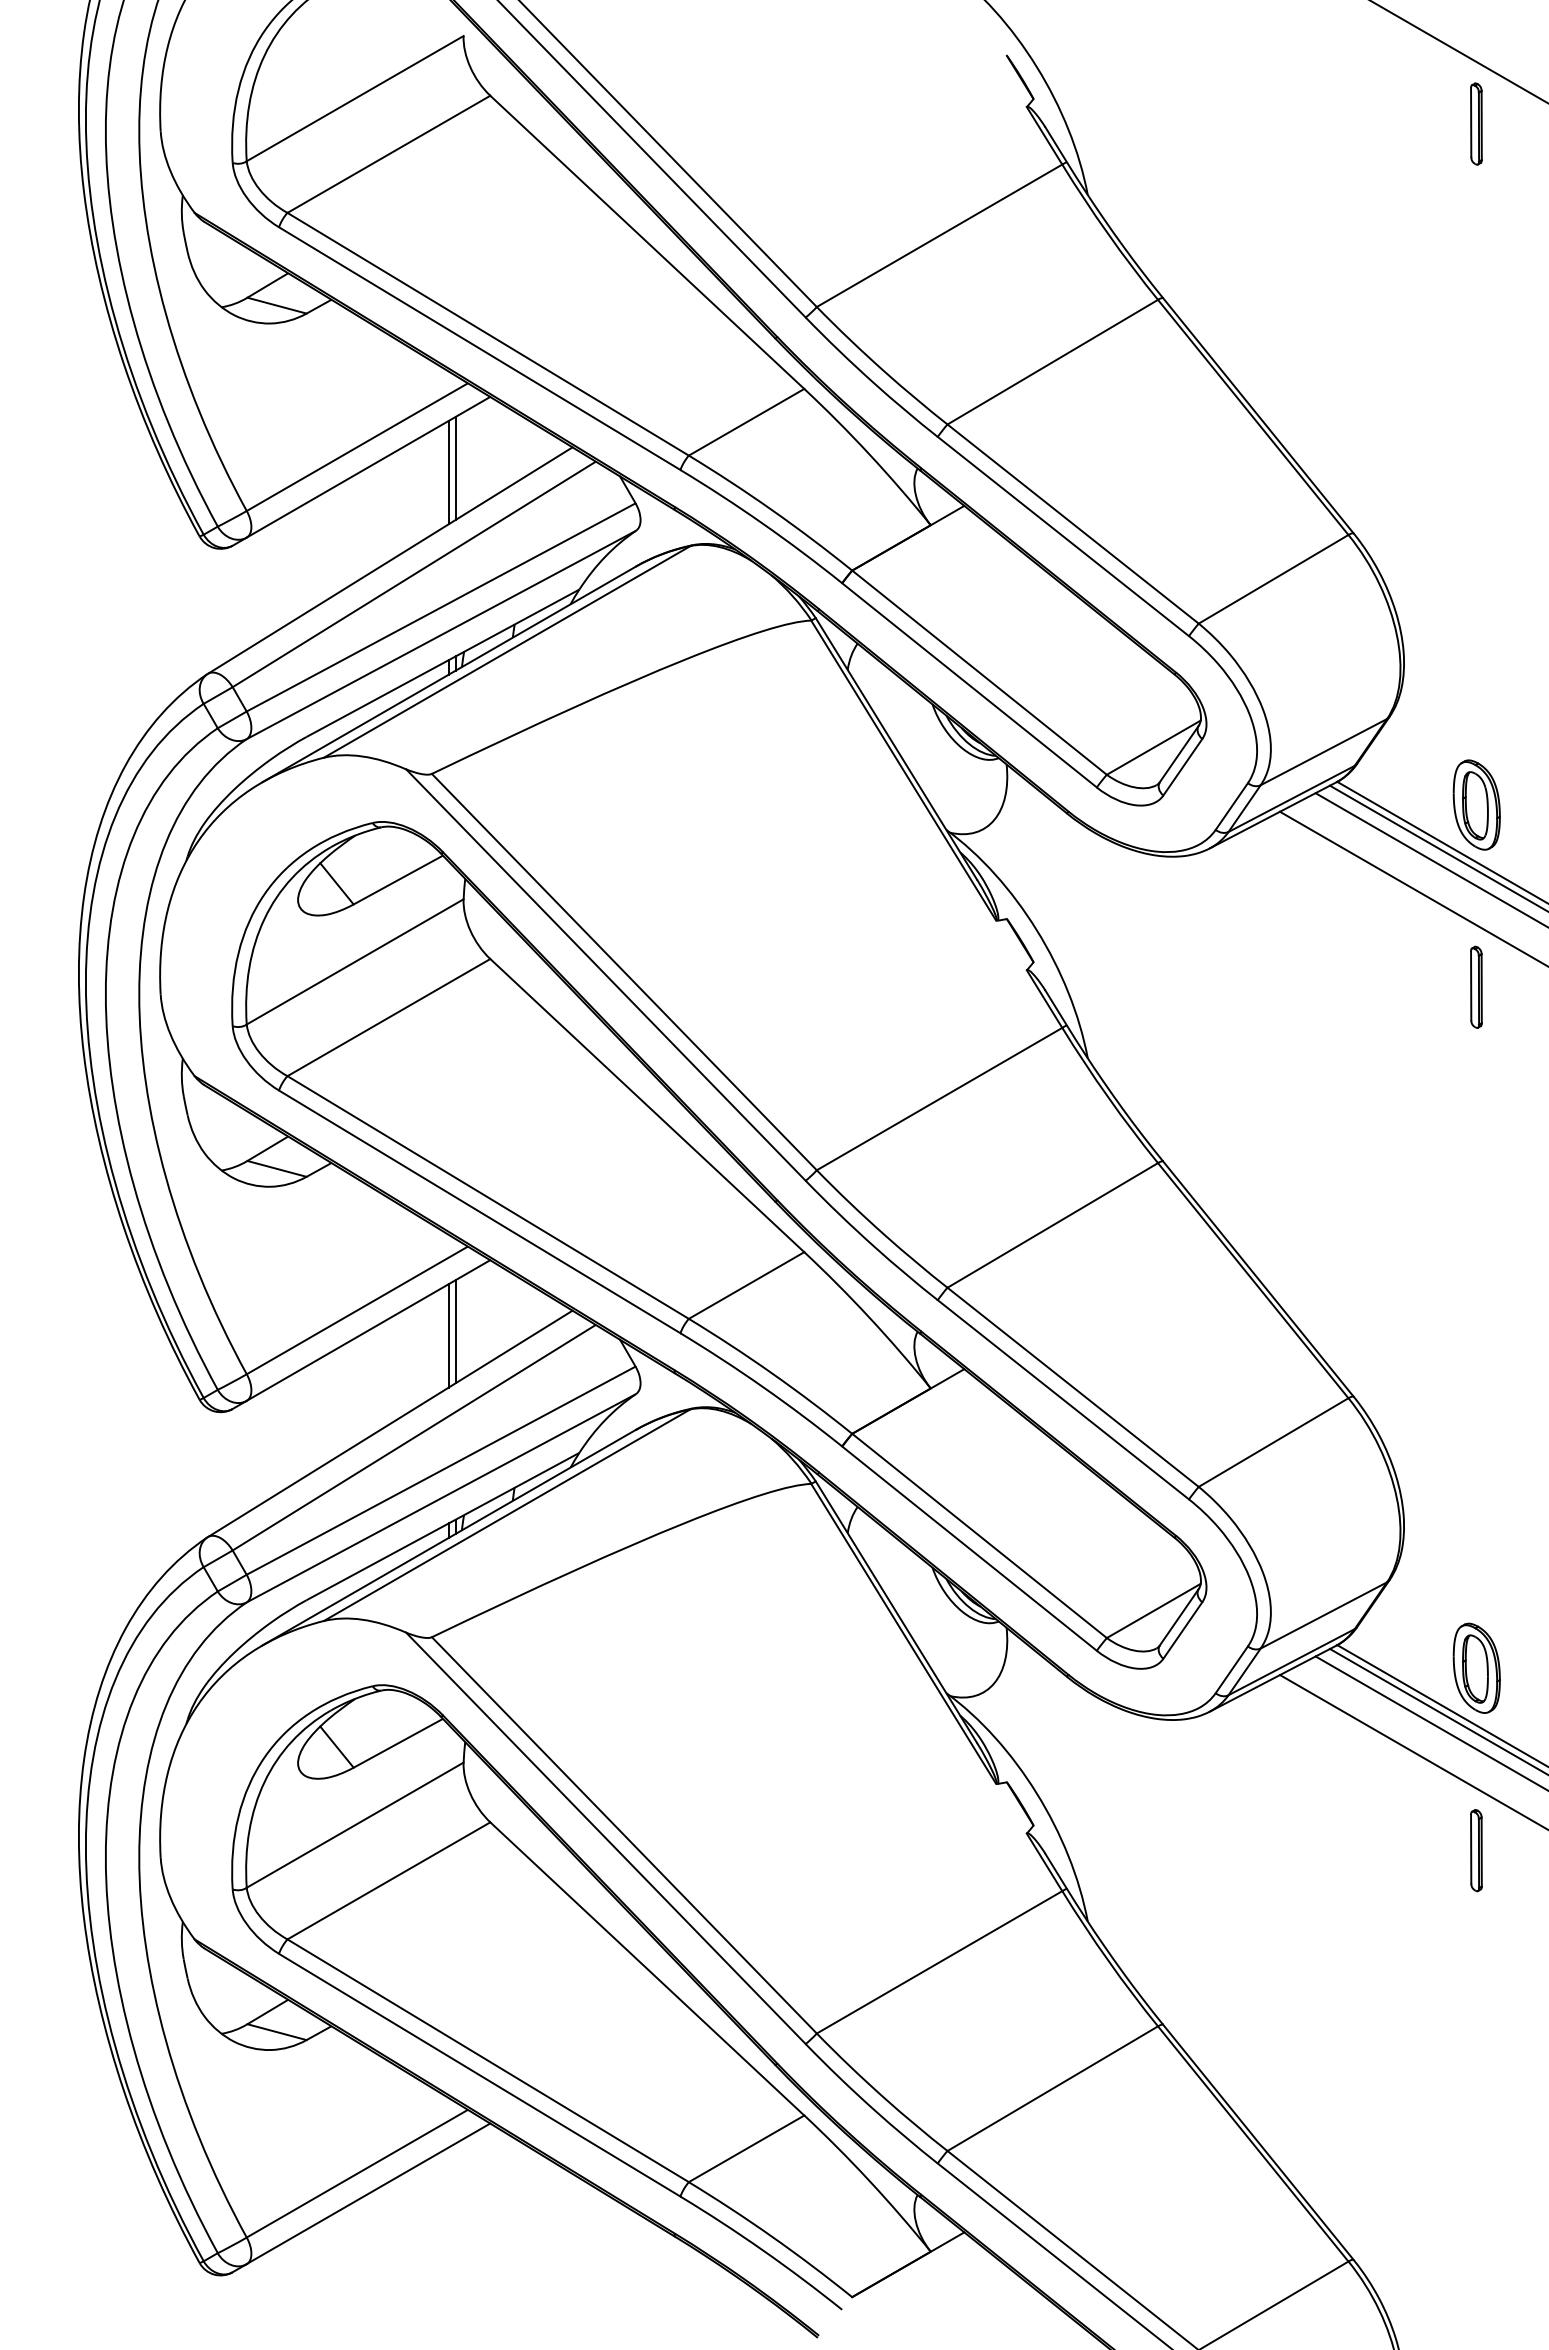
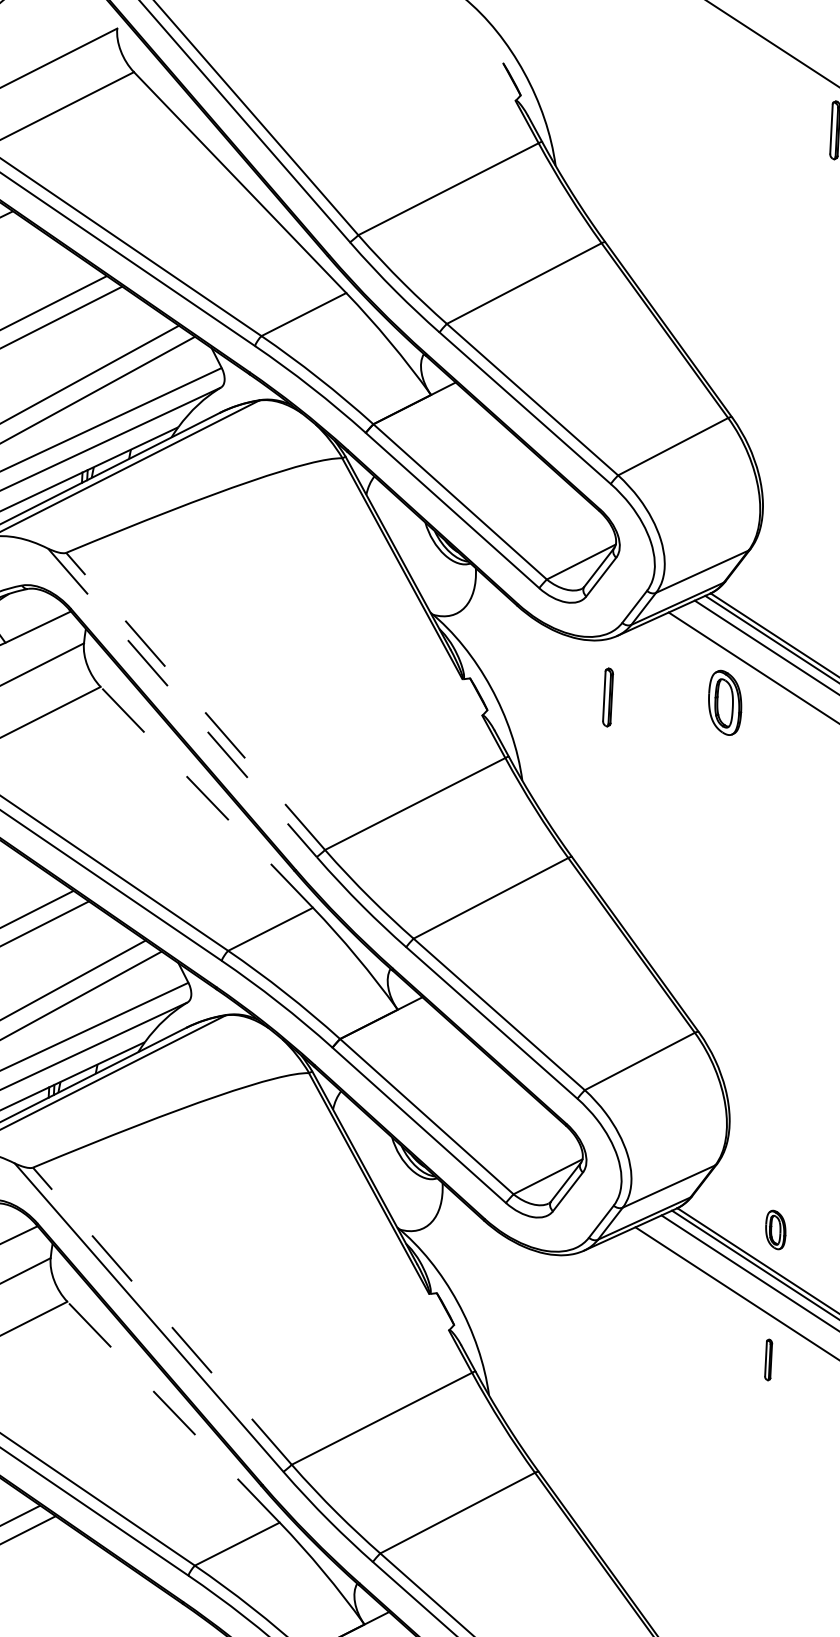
line: (455, 468) -> (94, 336), removed
line: (448, 472) -> (89, 338), removed
part: (1476, 804) -> (724, 702), moved
line: (624, 971) -> (195, 700), solid -> dashed
line: (605, 975) -> (182, 703), solid -> dashed
part: (1476, 986) -> (608, 696), moved
line: (647, 1105) -> (206, 797), solid -> dashed
line: (455, 1331) -> (61, 950), removed
line: (448, 1335) -> (56, 953), removed
part: (1476, 1667) -> (775, 1229), size x0.6
line: (624, 1835) -> (162, 1316), solid -> dashed
part: (1476, 1850) -> (768, 1359), size x0.7
line: (647, 1968) -> (173, 1411), solid -> dashed

